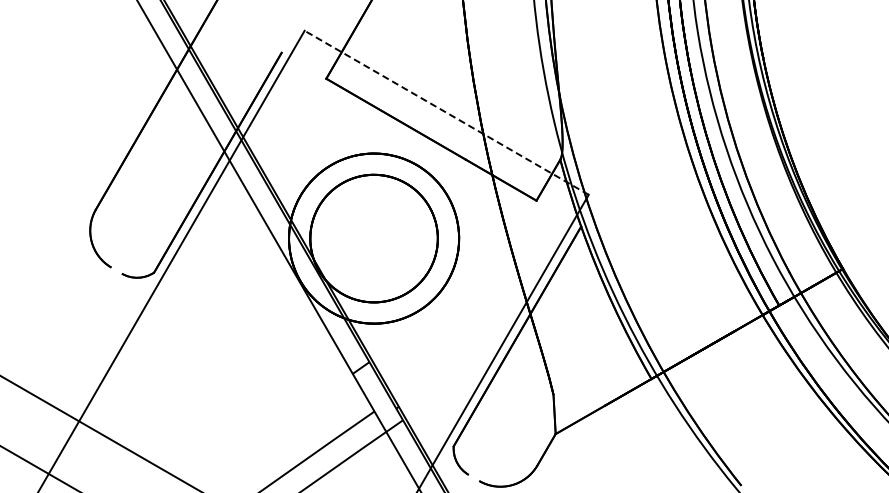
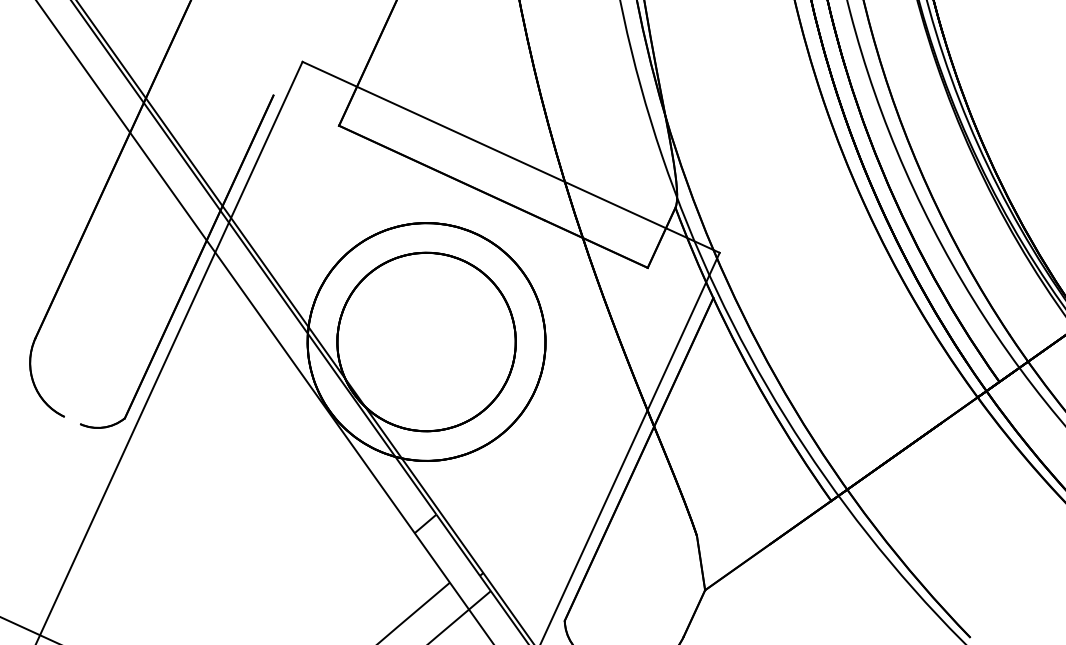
line: (446, 112) -> (510, 156), dashed -> solid

